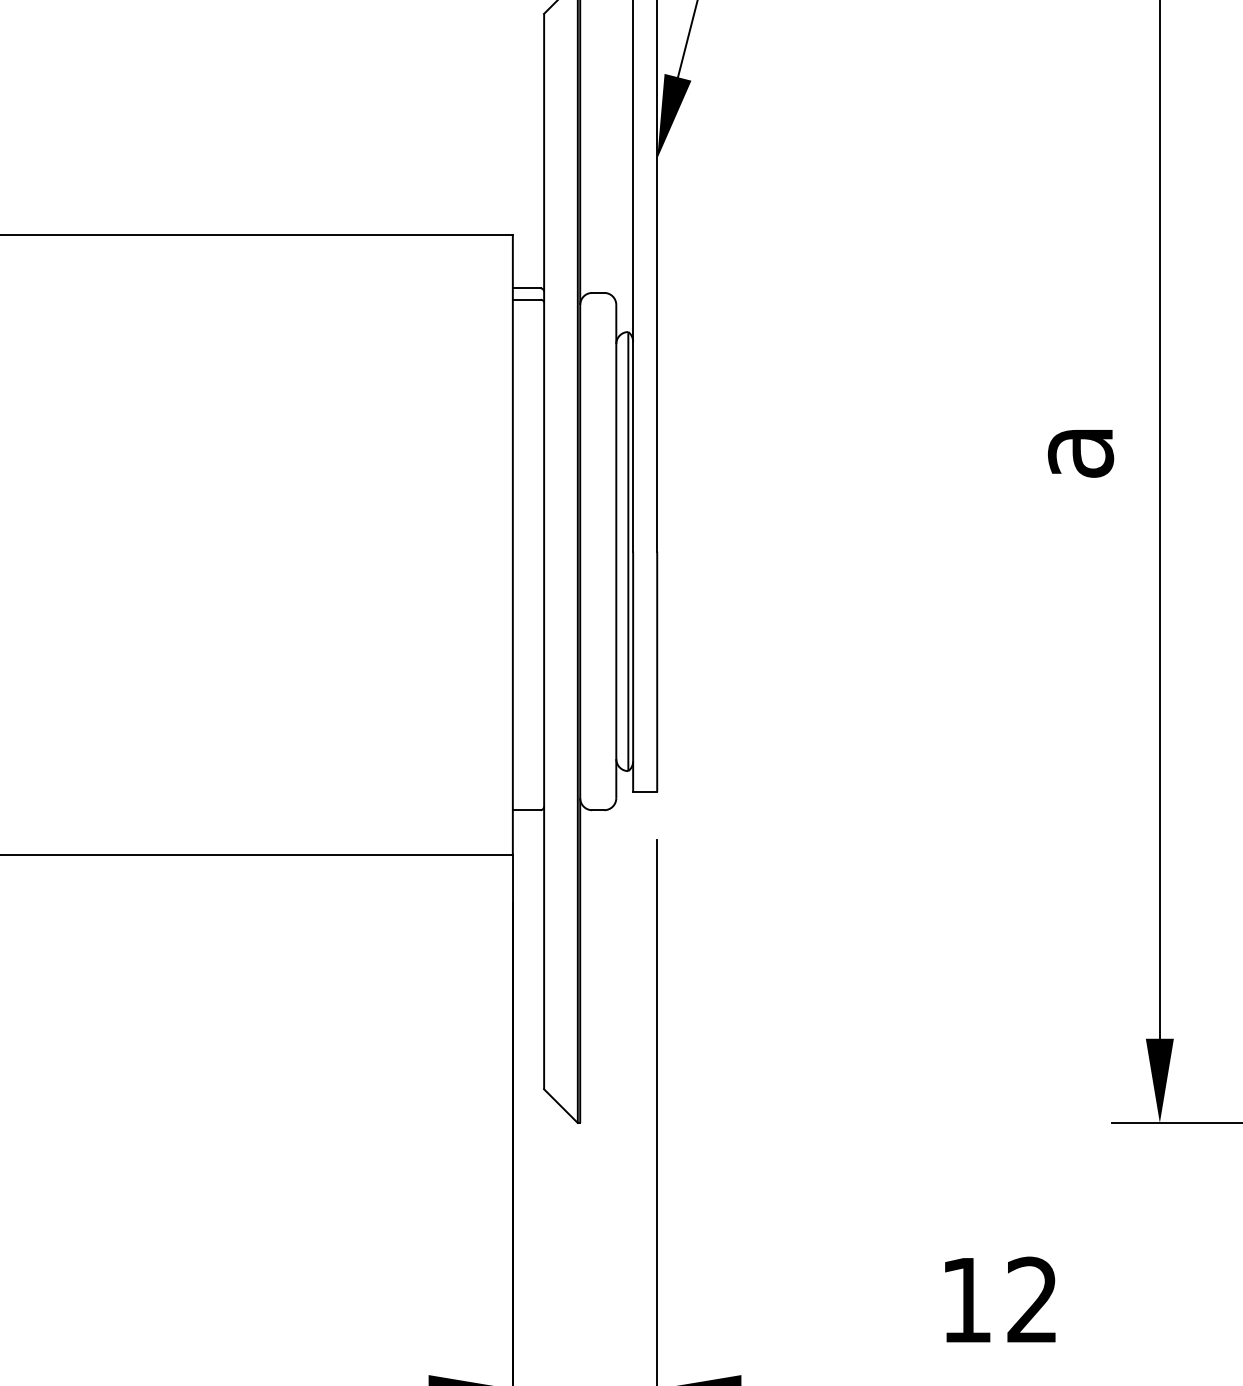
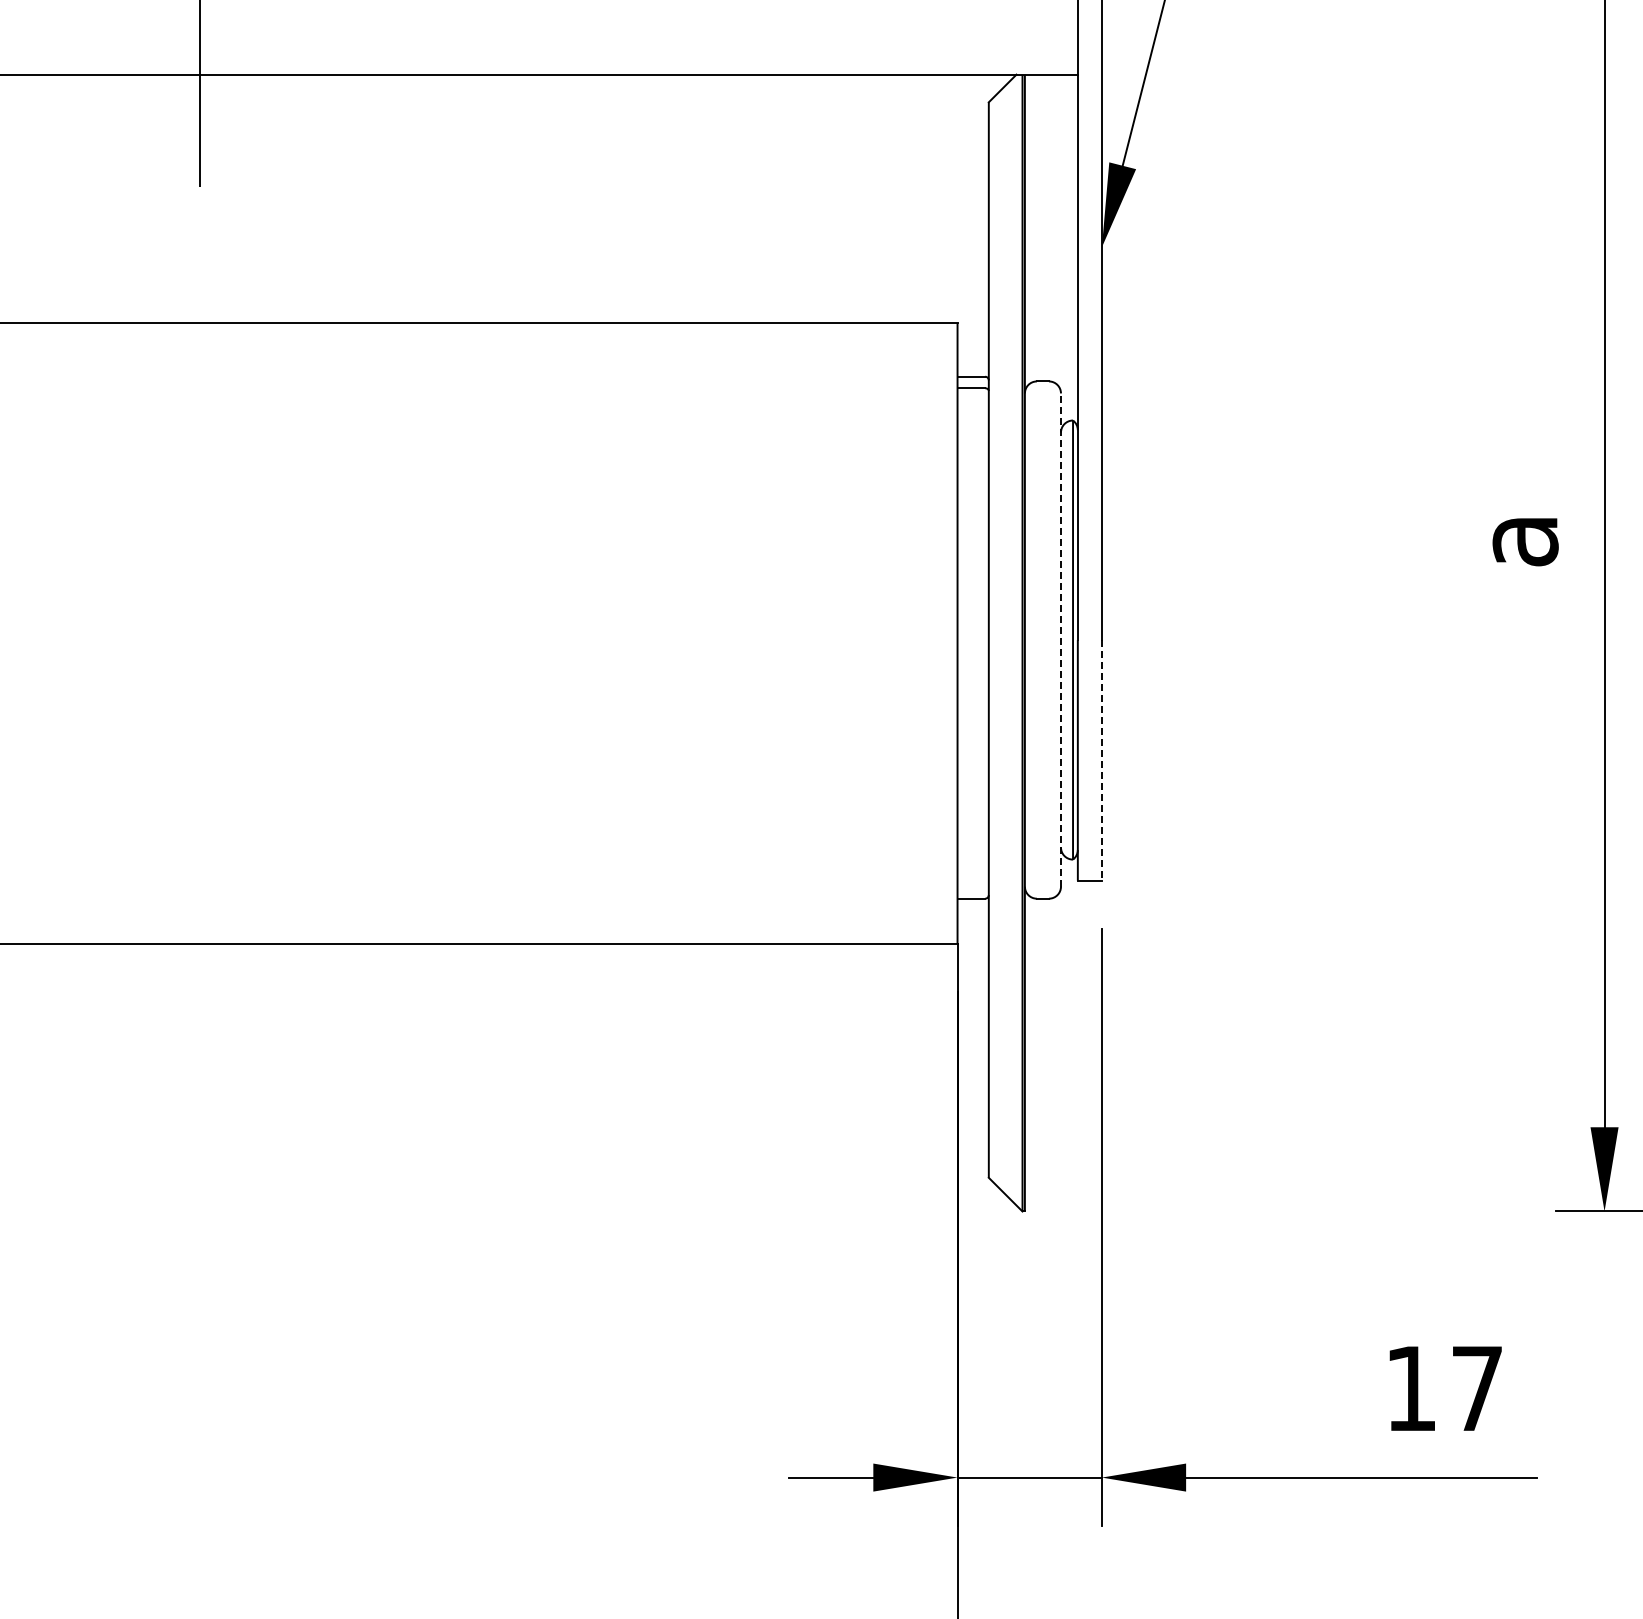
arc: (615, 552) -> (1060, 640), solid -> dashed
arc: (656, 681) -> (1101, 769), solid -> dashed
text: (1031, 1299) -> (1476, 1387), 12 -> 17

